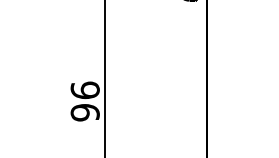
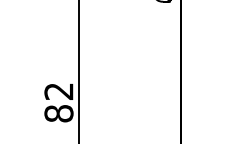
text: (84, 101) -> (58, 102), 96 -> 82

